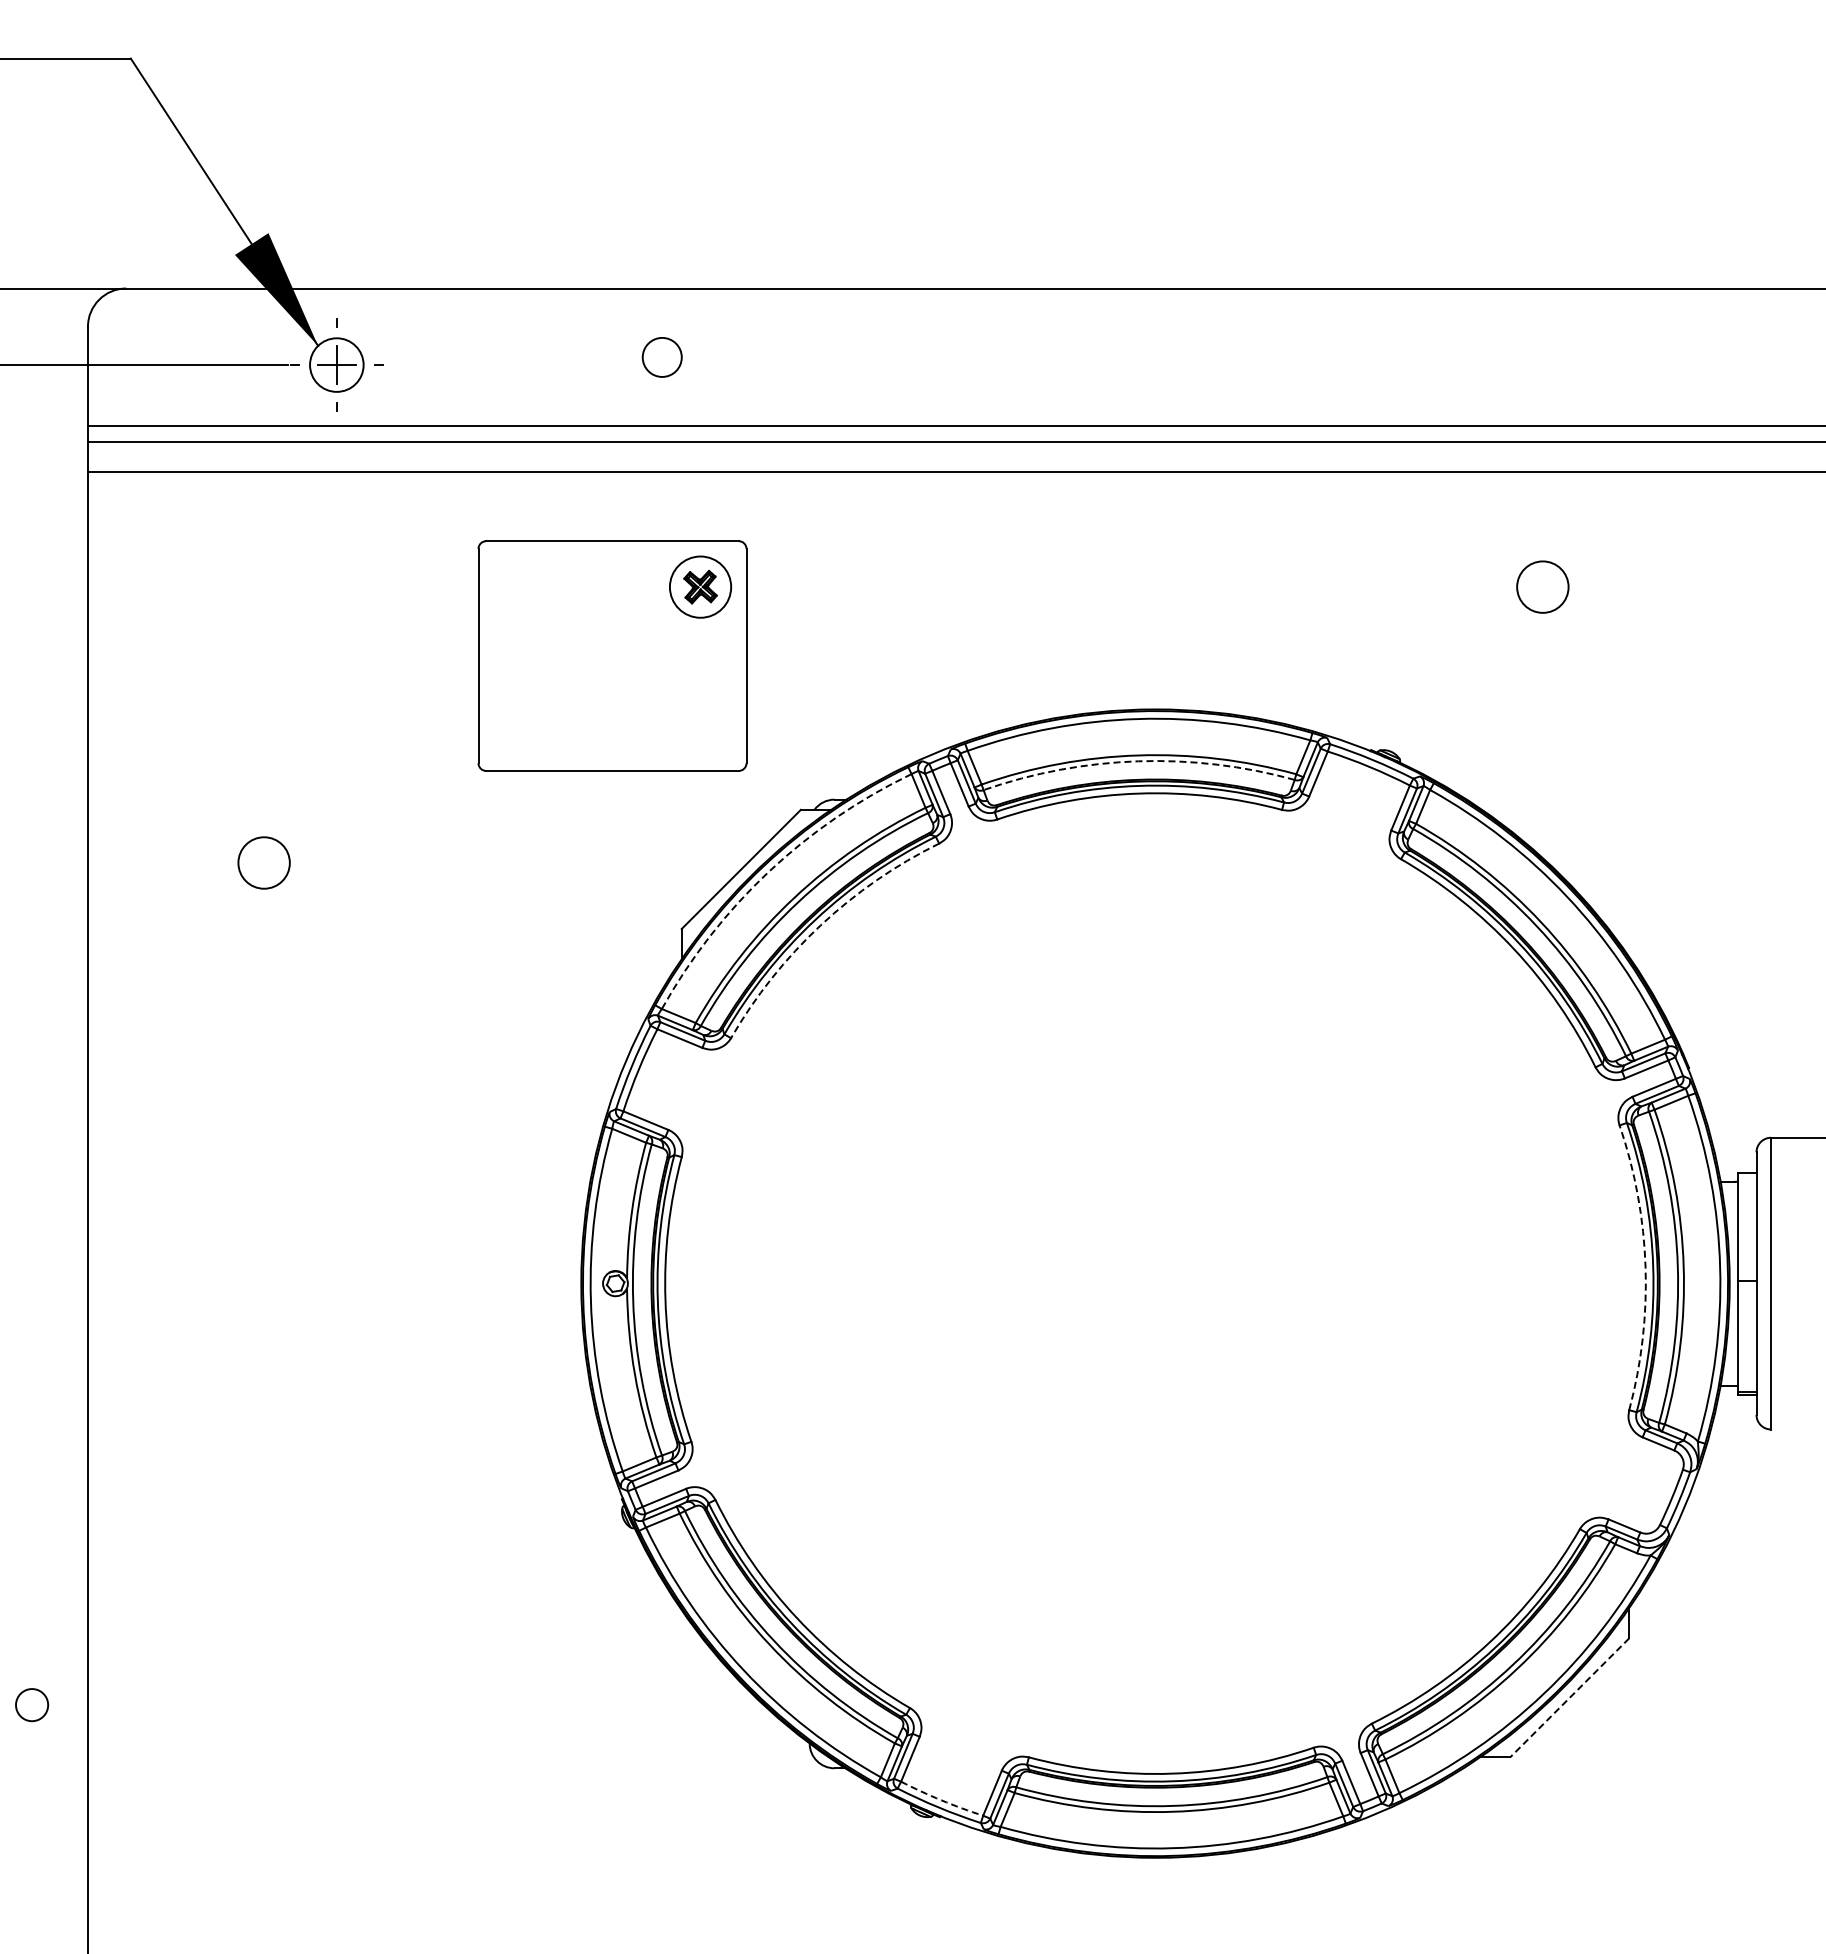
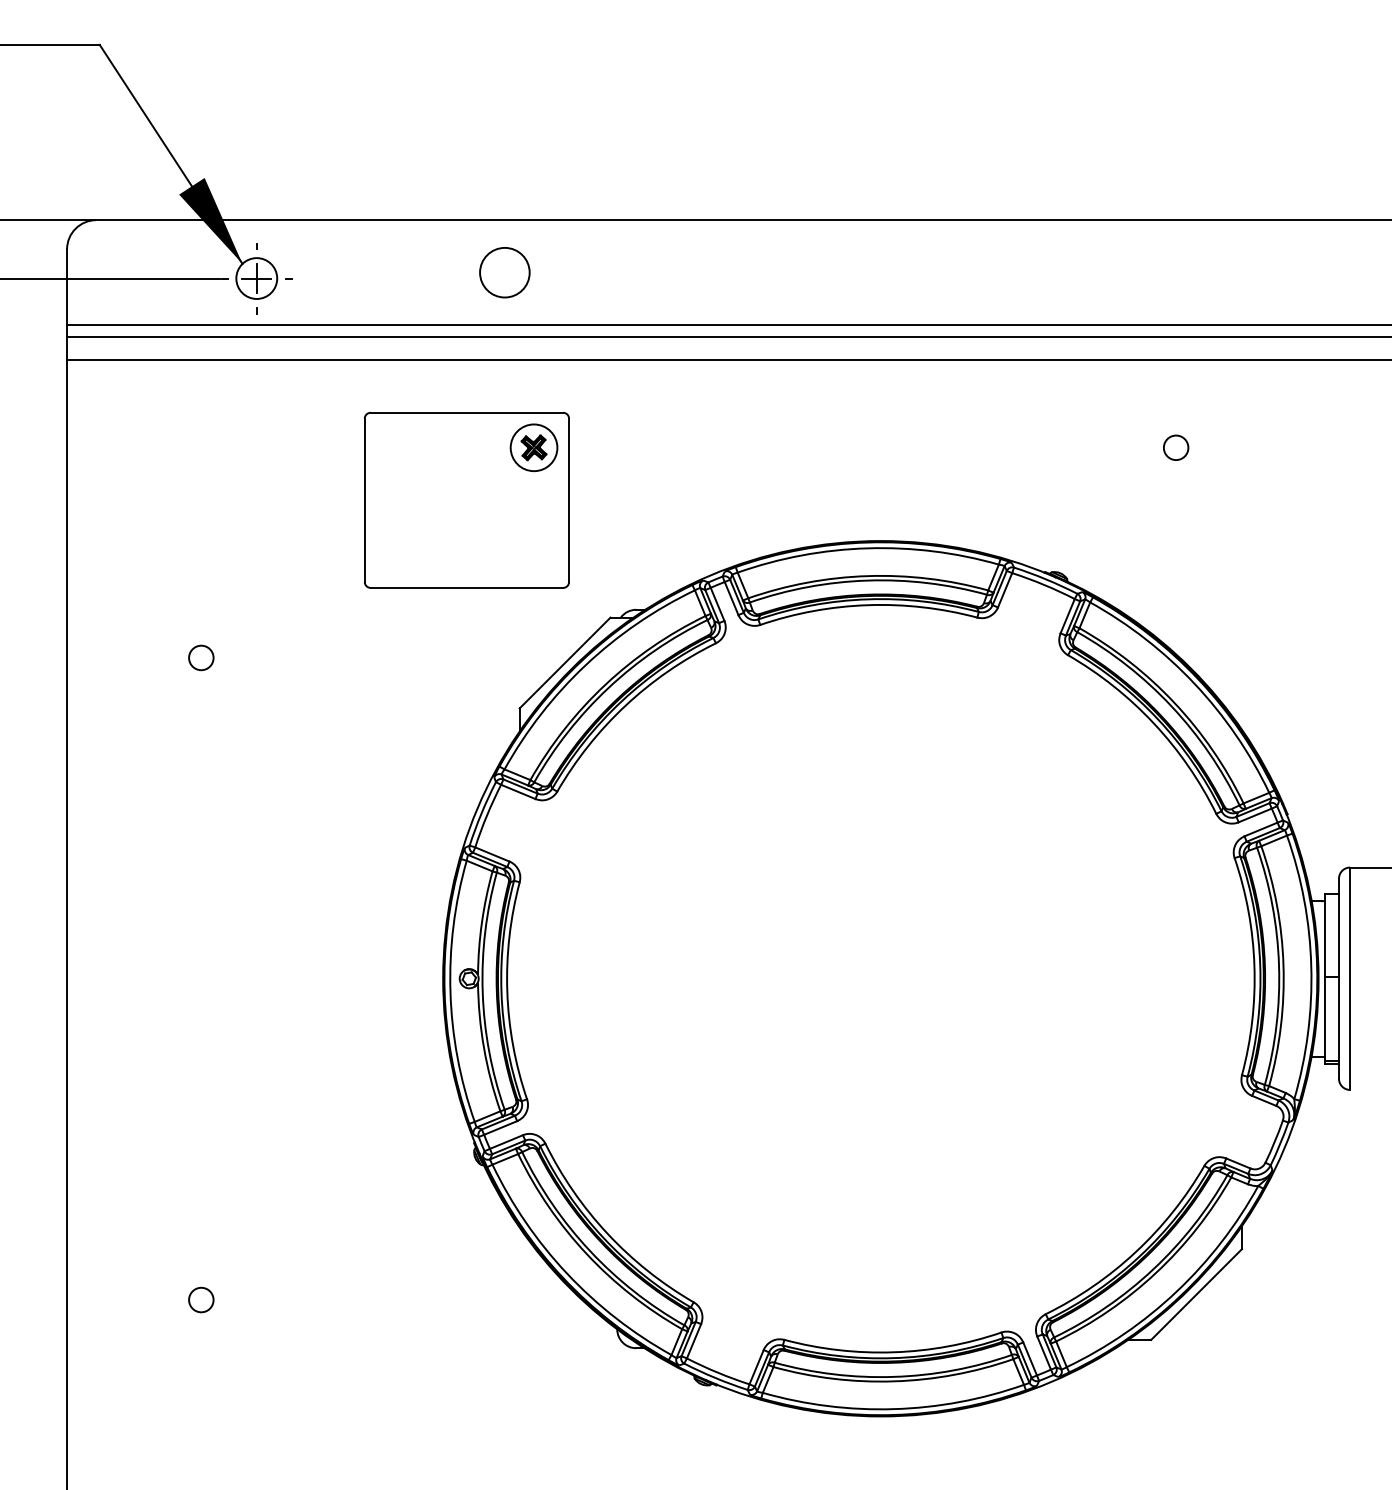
circle: (661, 356) -> (504, 271), size x1.67
circle: (1542, 587) -> (1175, 448), size x0.62
arc: (1138, 761) -> (867, 580), dashed -> solid
circle: (263, 862) -> (200, 657), size x0.62
arc: (768, 872) -> (585, 665), dashed -> solid
arc: (820, 925) -> (625, 705), dashed -> solid
arc: (1645, 1267) -> (1254, 966), dashed -> solid
line: (1569, 1698) -> (1196, 1294), dashed -> solid
circle: (31, 1705) -> (200, 1300), moved
arc: (941, 1800) -> (717, 1372), dashed -> solid

